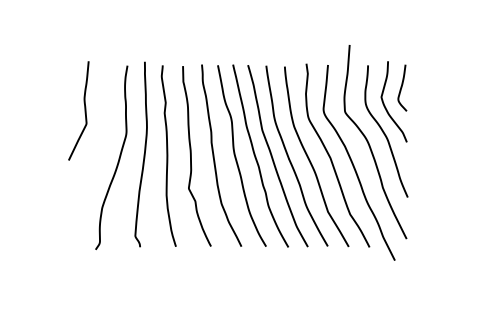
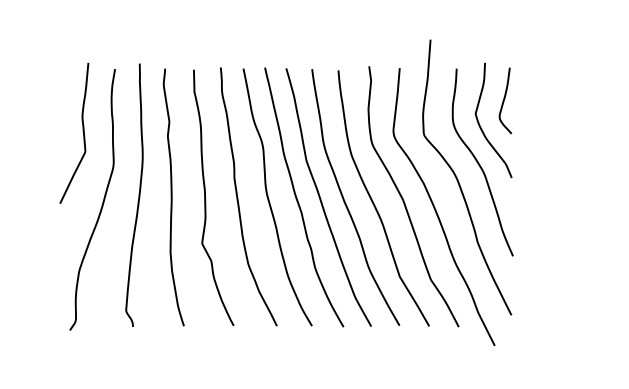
curve: (84, 110) -> (82, 132), moved

